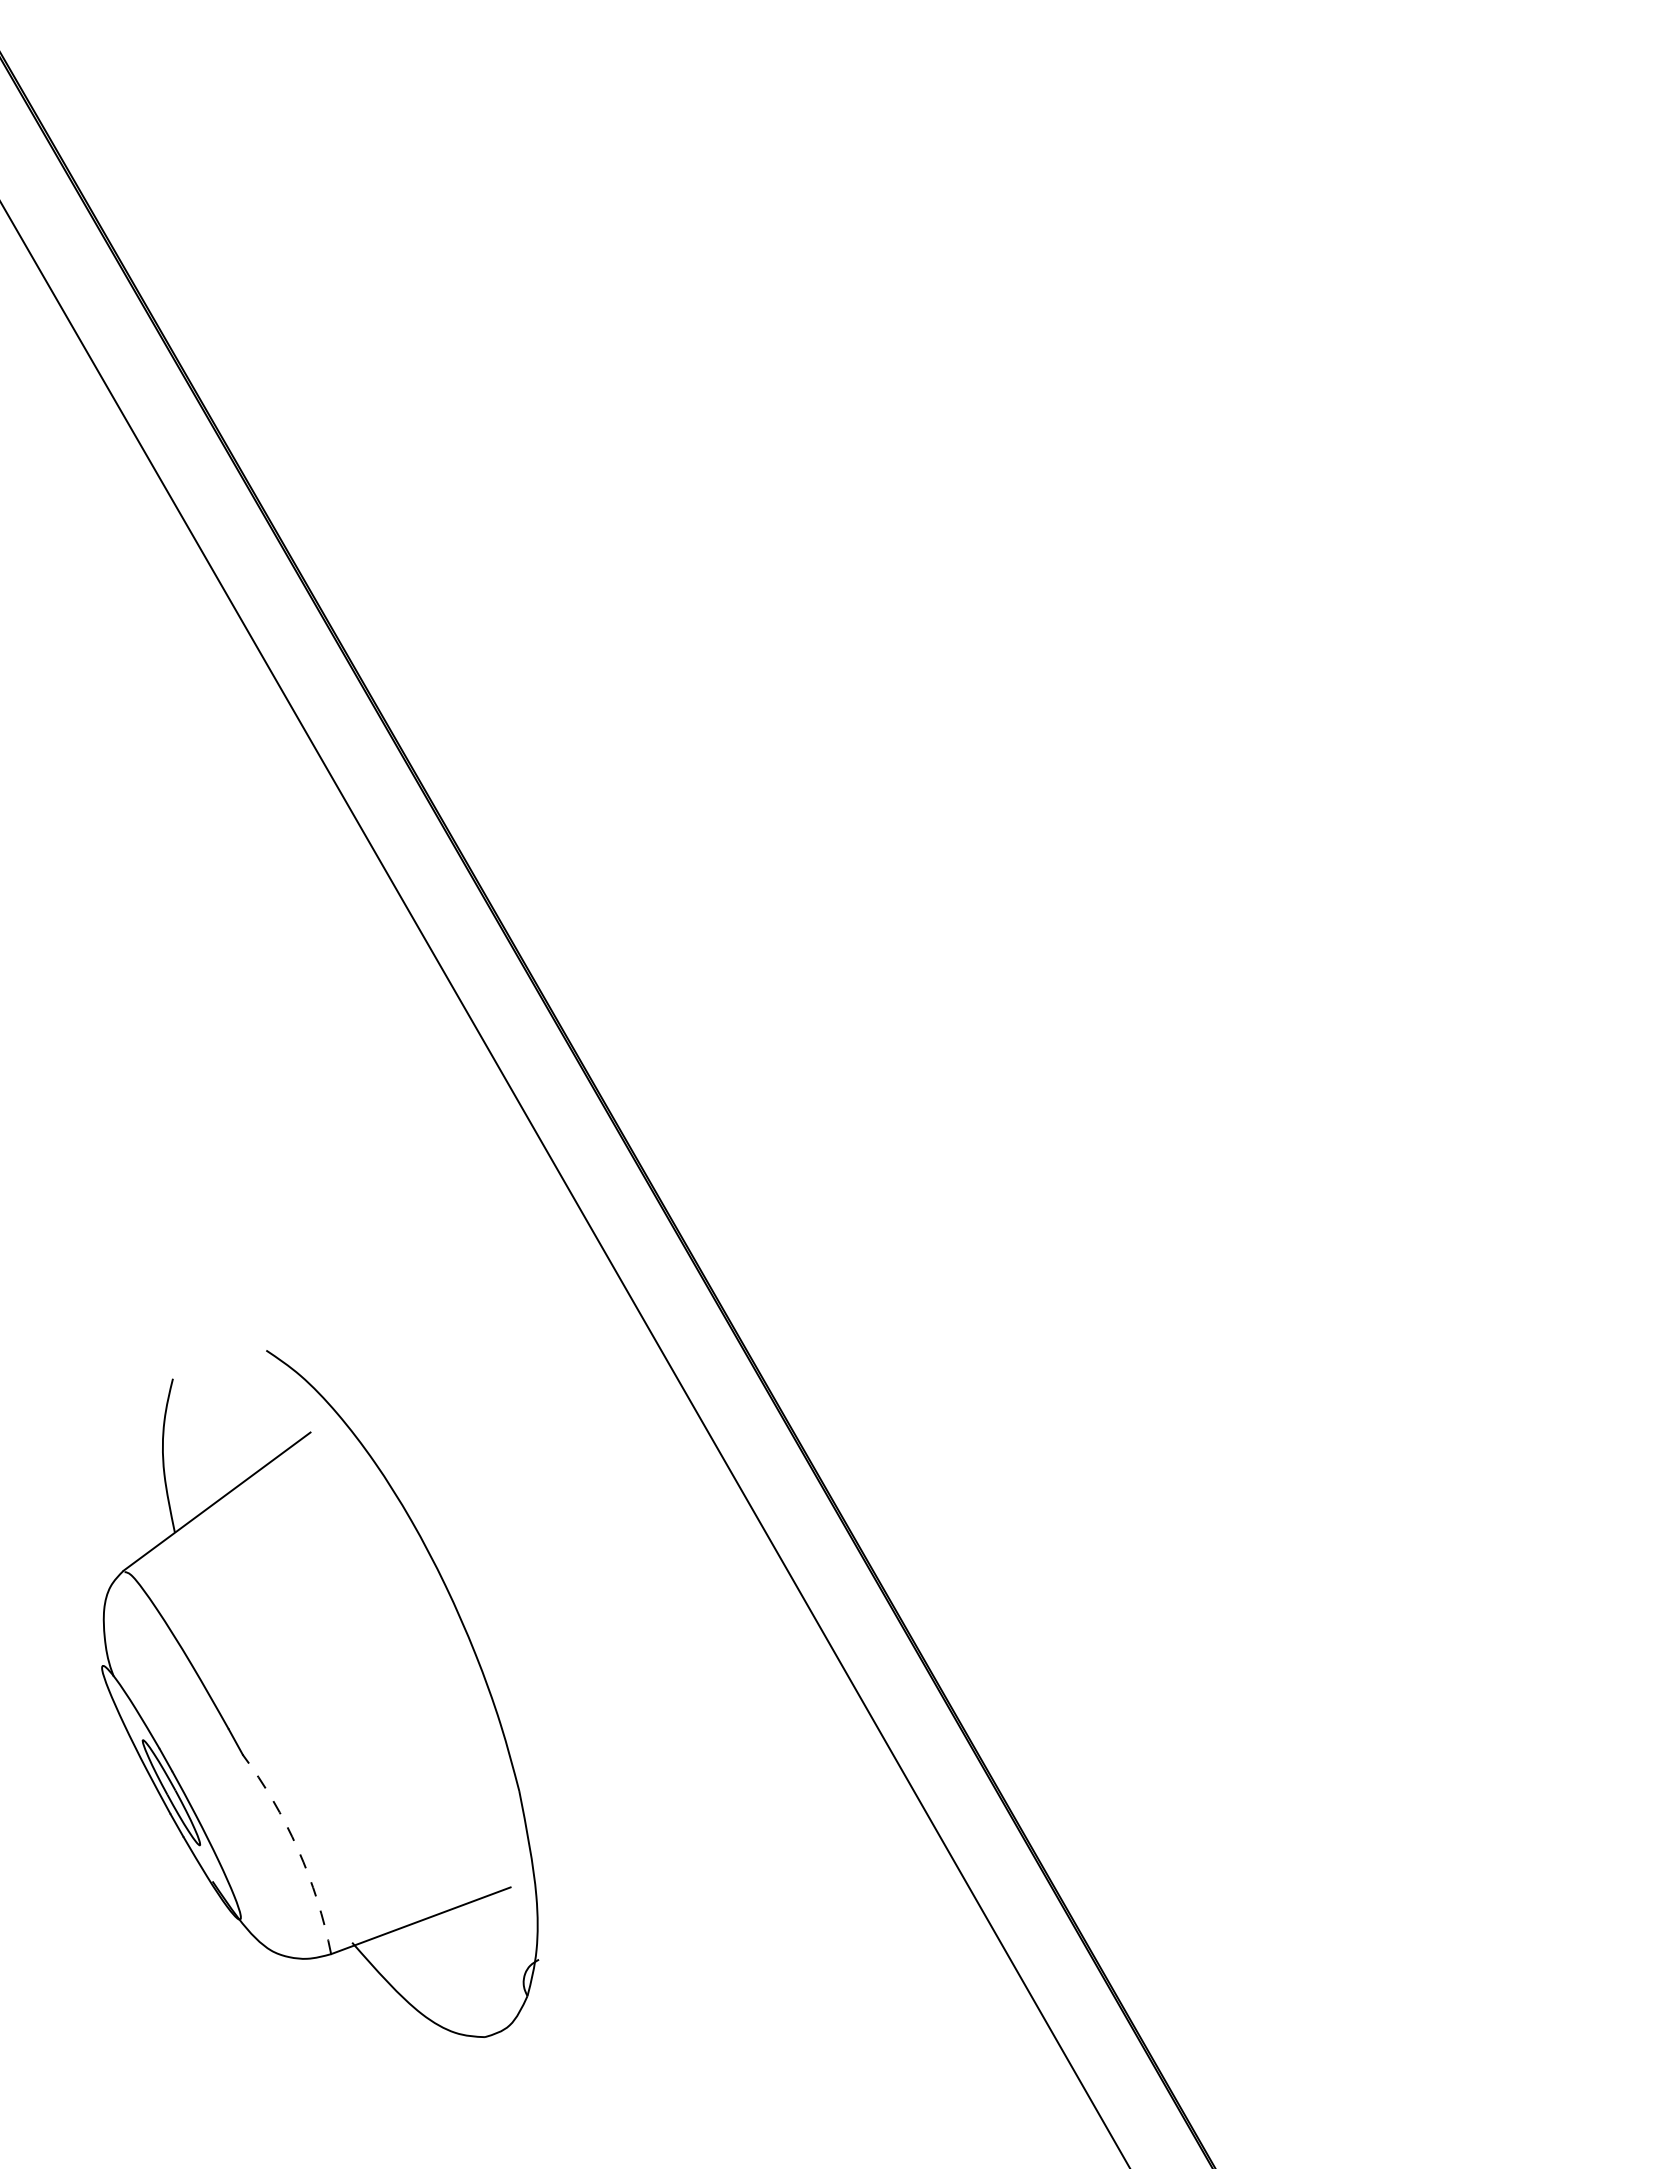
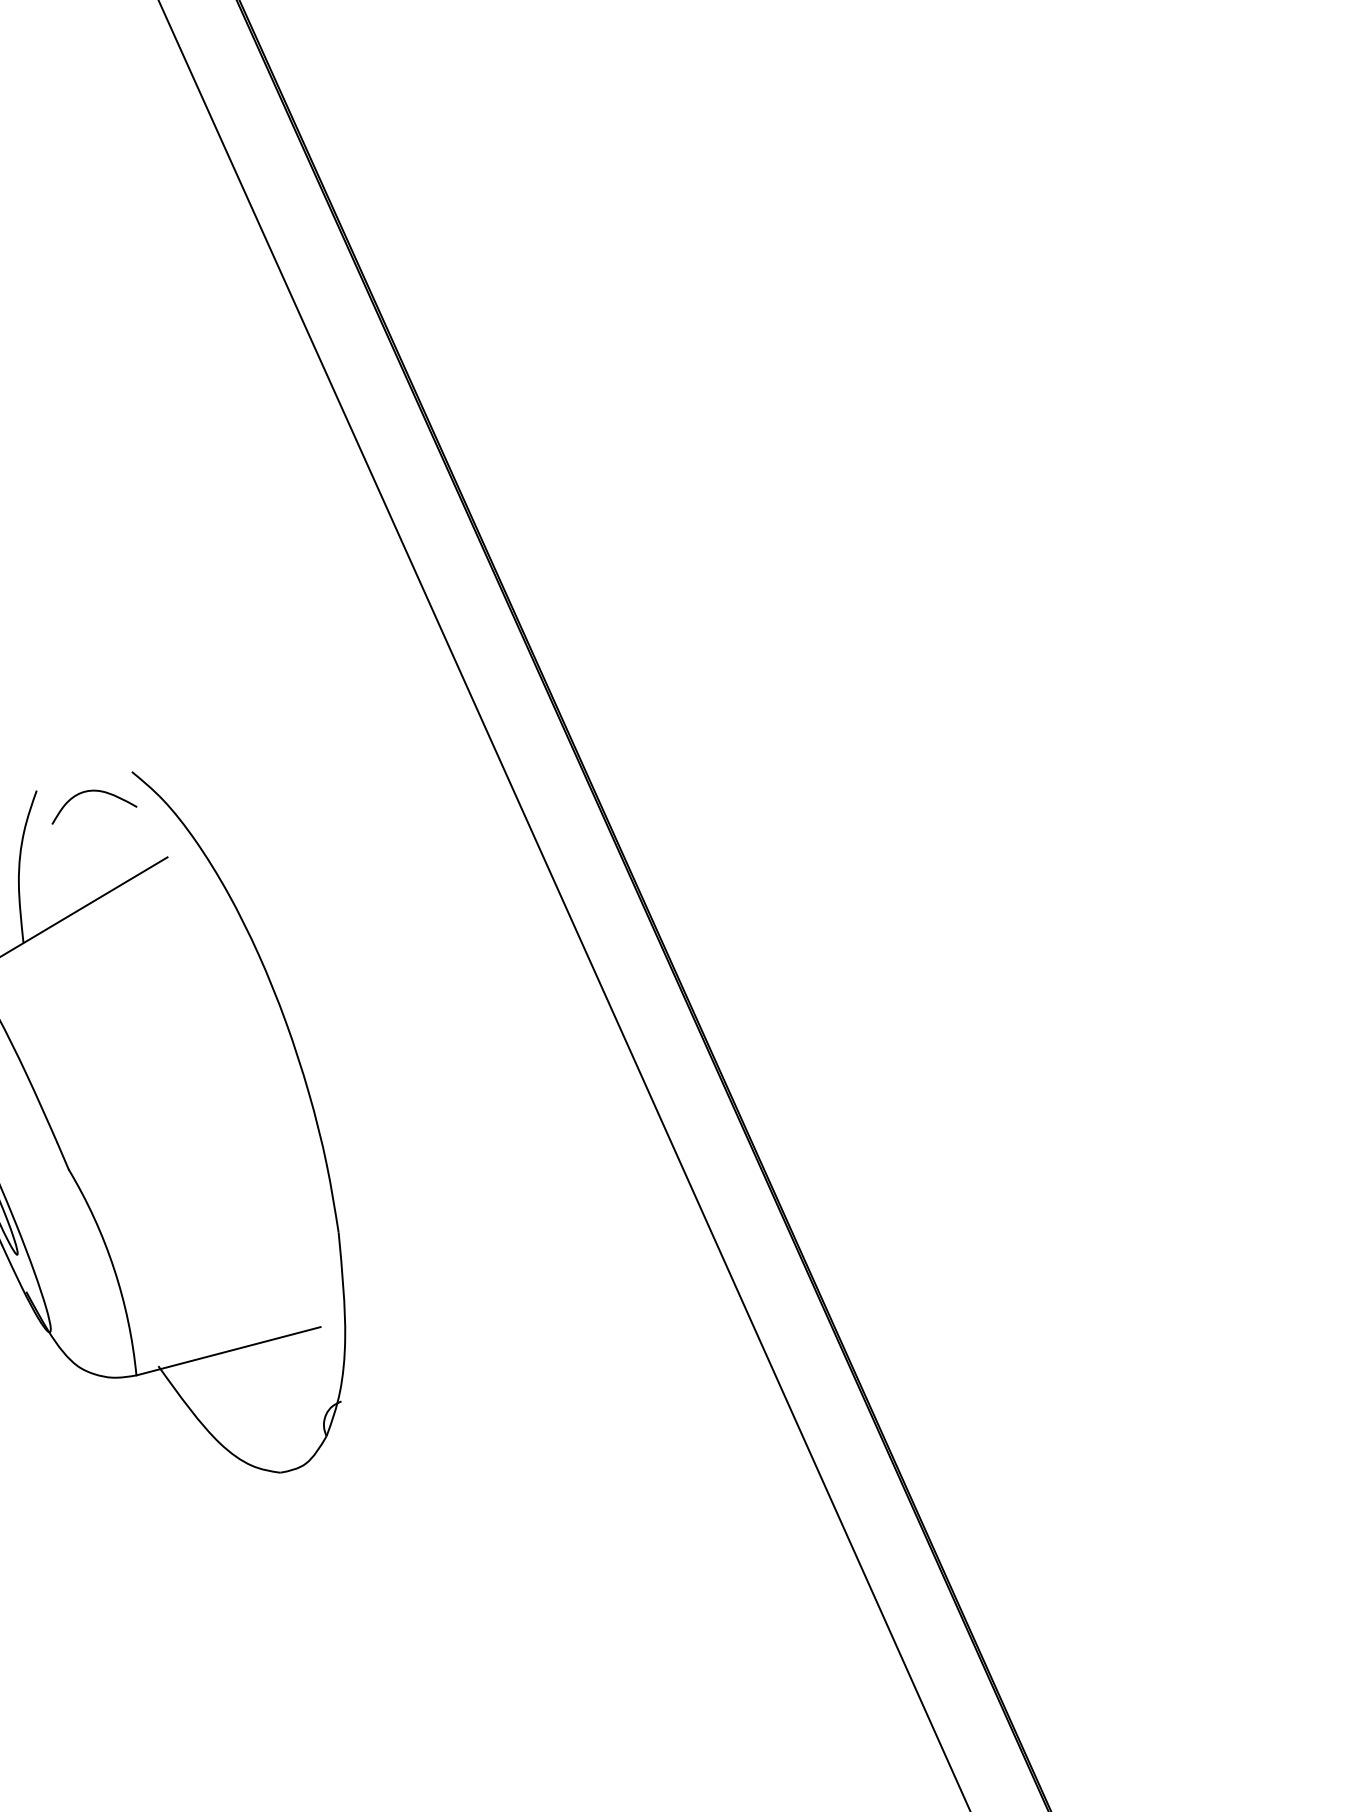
curve: (228, 1374) -> (92, 791), added
arc: (298, 1849) -> (114, 1268), dashed -> solid

